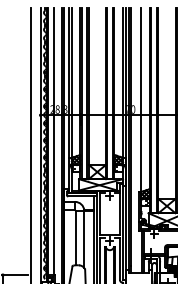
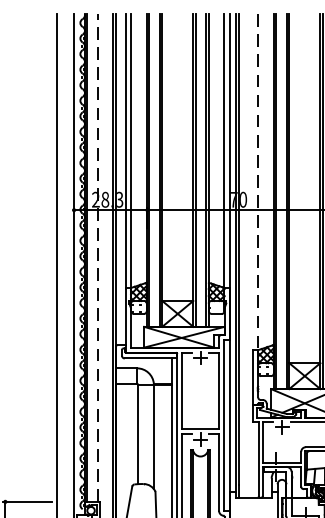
line: (141, 100) -> (258, 183), solid -> dashed
line: (53, 141) -> (97, 258), solid -> dashed

